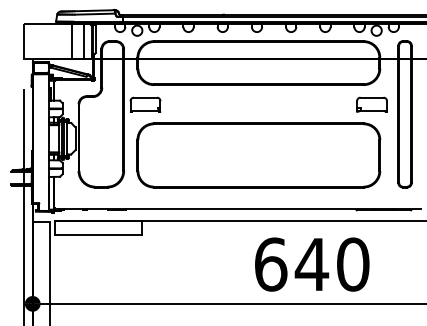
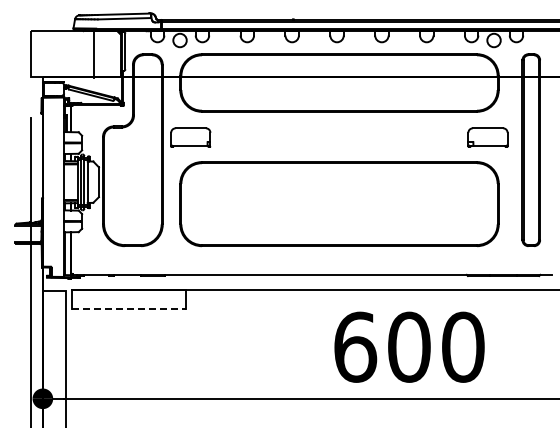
line: (84, 41) -> (110, 54), removed
line: (98, 235) -> (129, 308), solid -> dashed
text: (311, 264) -> (408, 346), 640 -> 600

